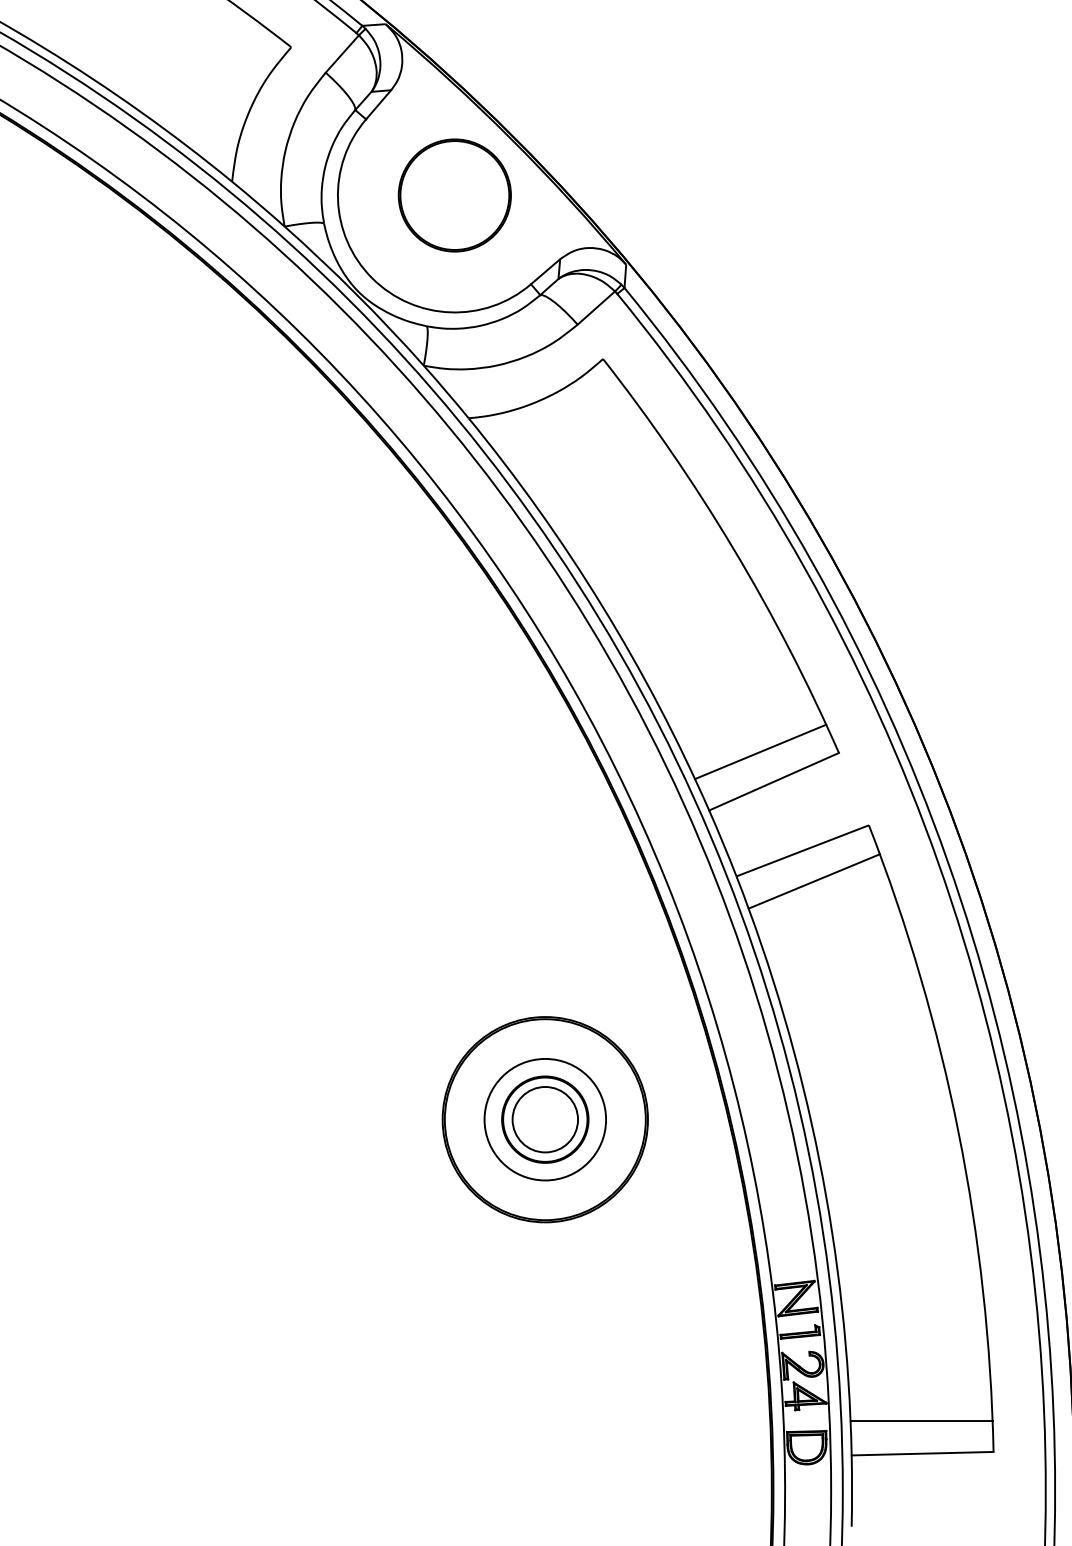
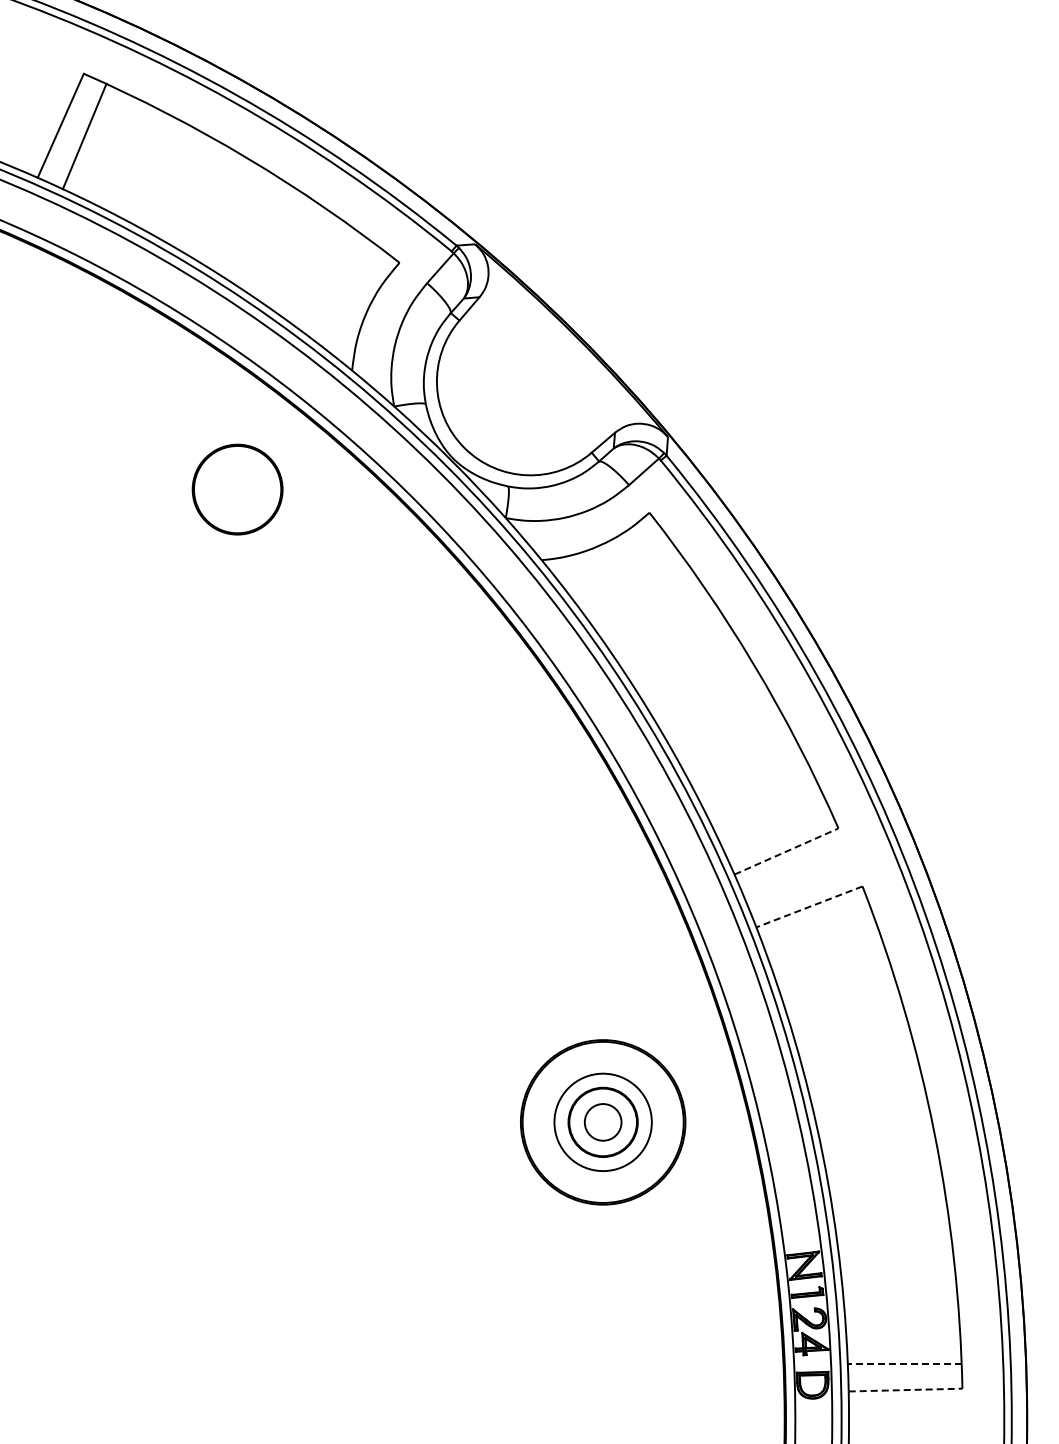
part: (454, 195) -> (237, 489), moved
line: (760, 751) -> (775, 827), removed
line: (774, 781) -> (786, 851), solid -> dashed
line: (801, 851) -> (808, 907), solid -> dashed
line: (813, 881) -> (818, 931), removed
circle: (544, 1119) -> (602, 1122), size x0.7
line: (921, 1420) -> (904, 1363), solid -> dashed
line: (922, 1454) -> (905, 1390), solid -> dashed

